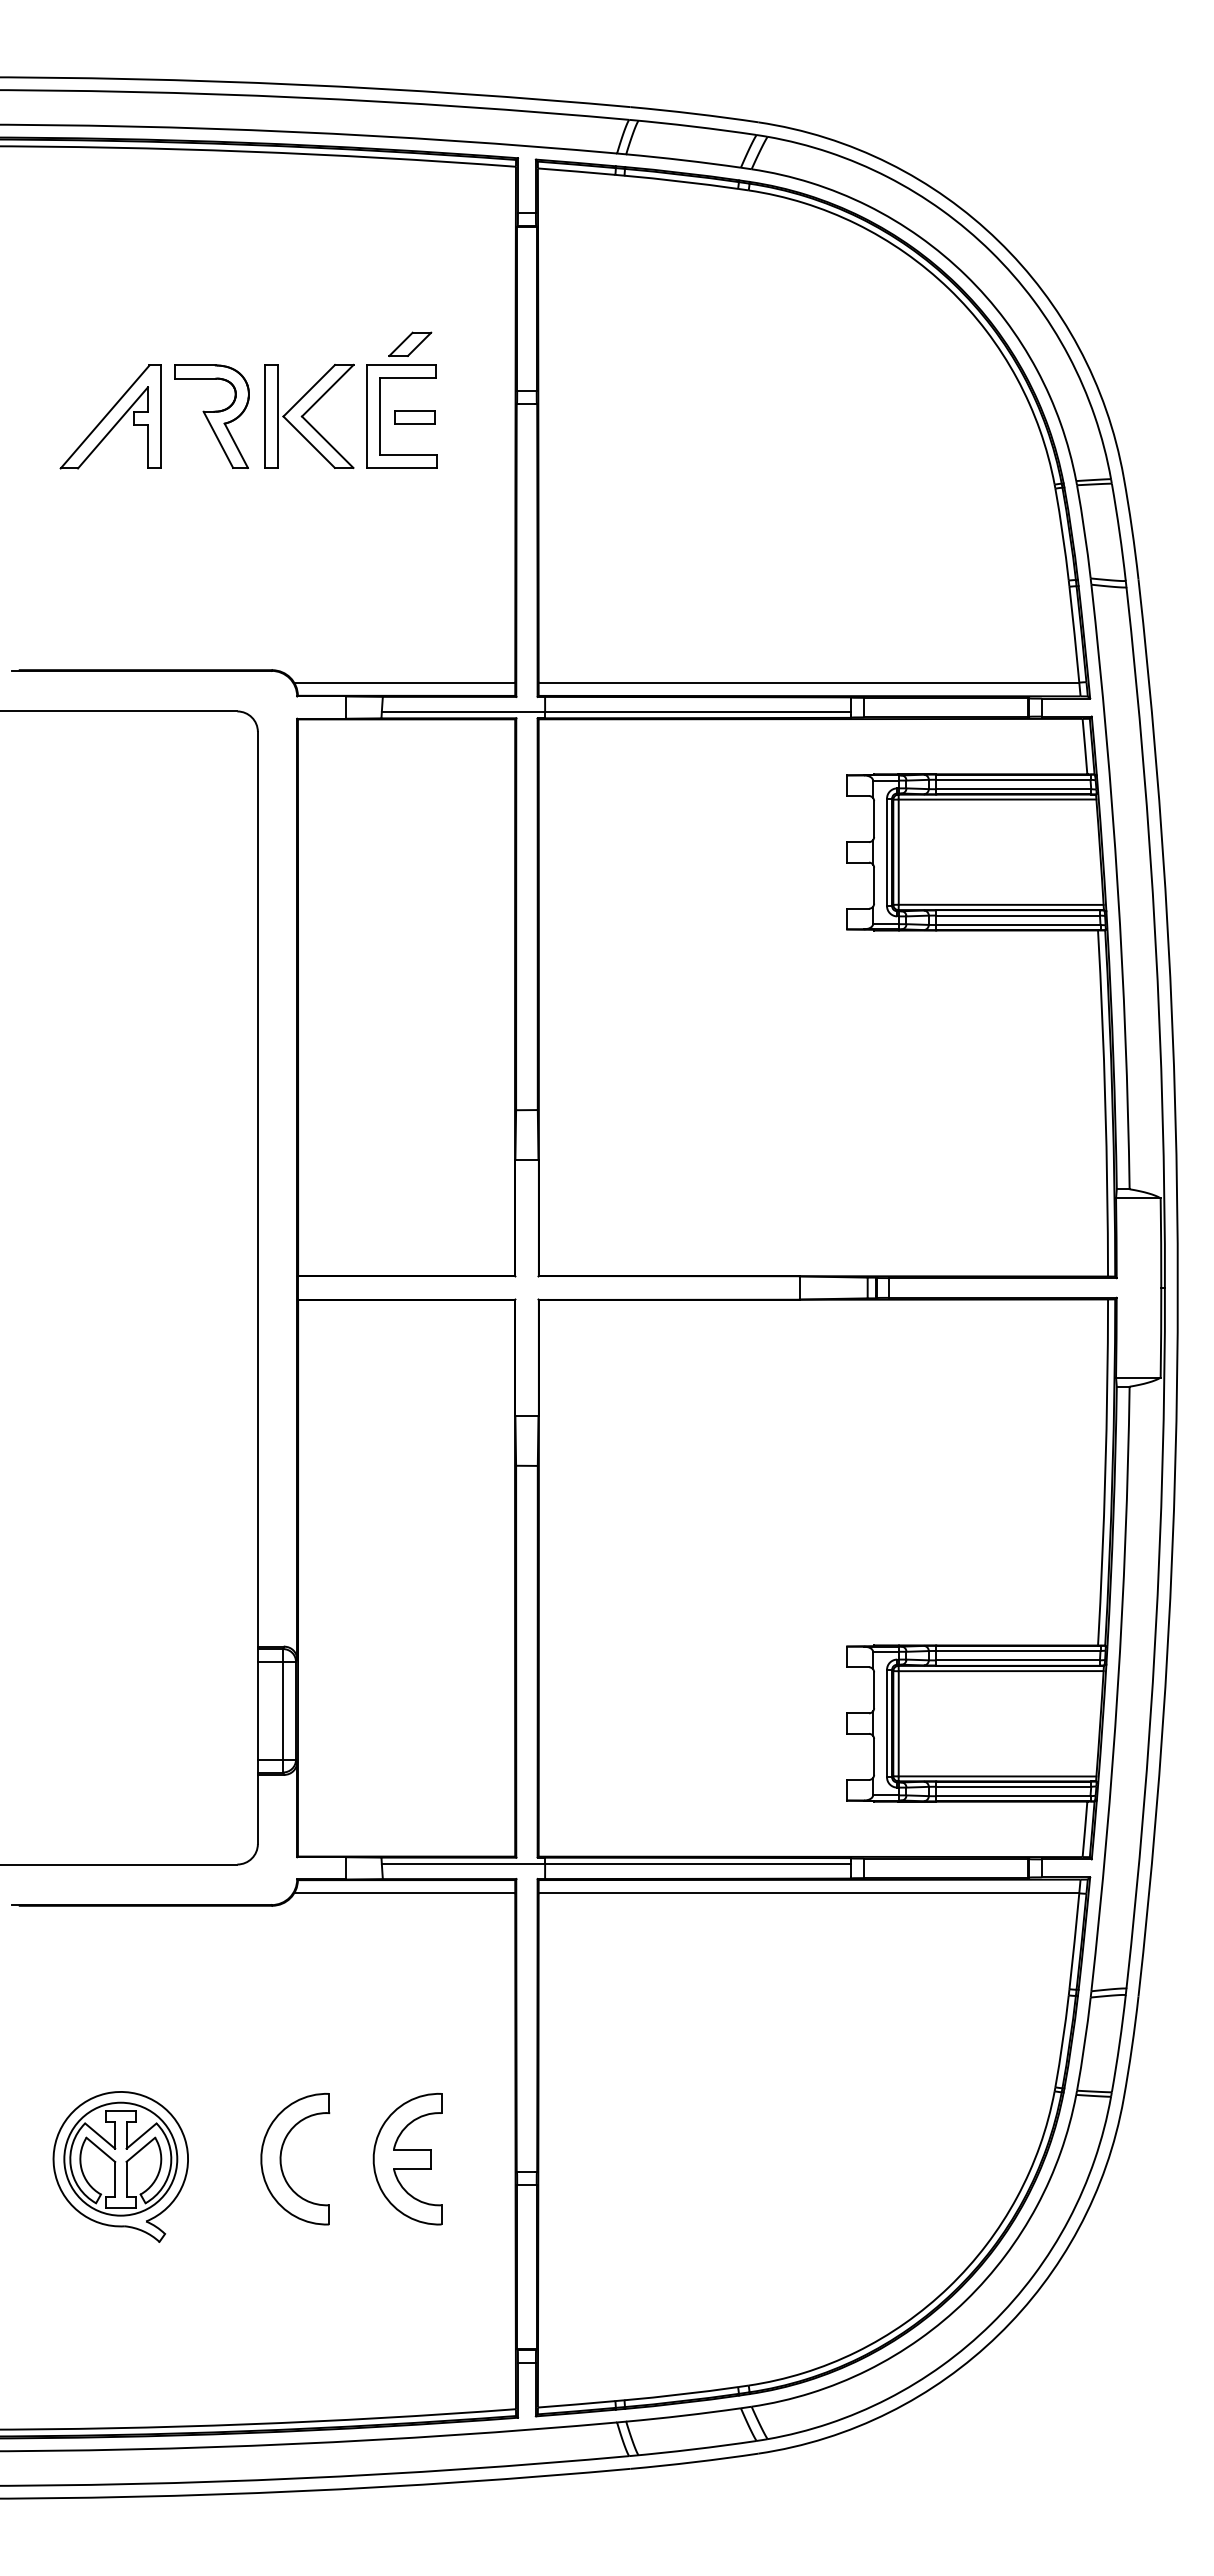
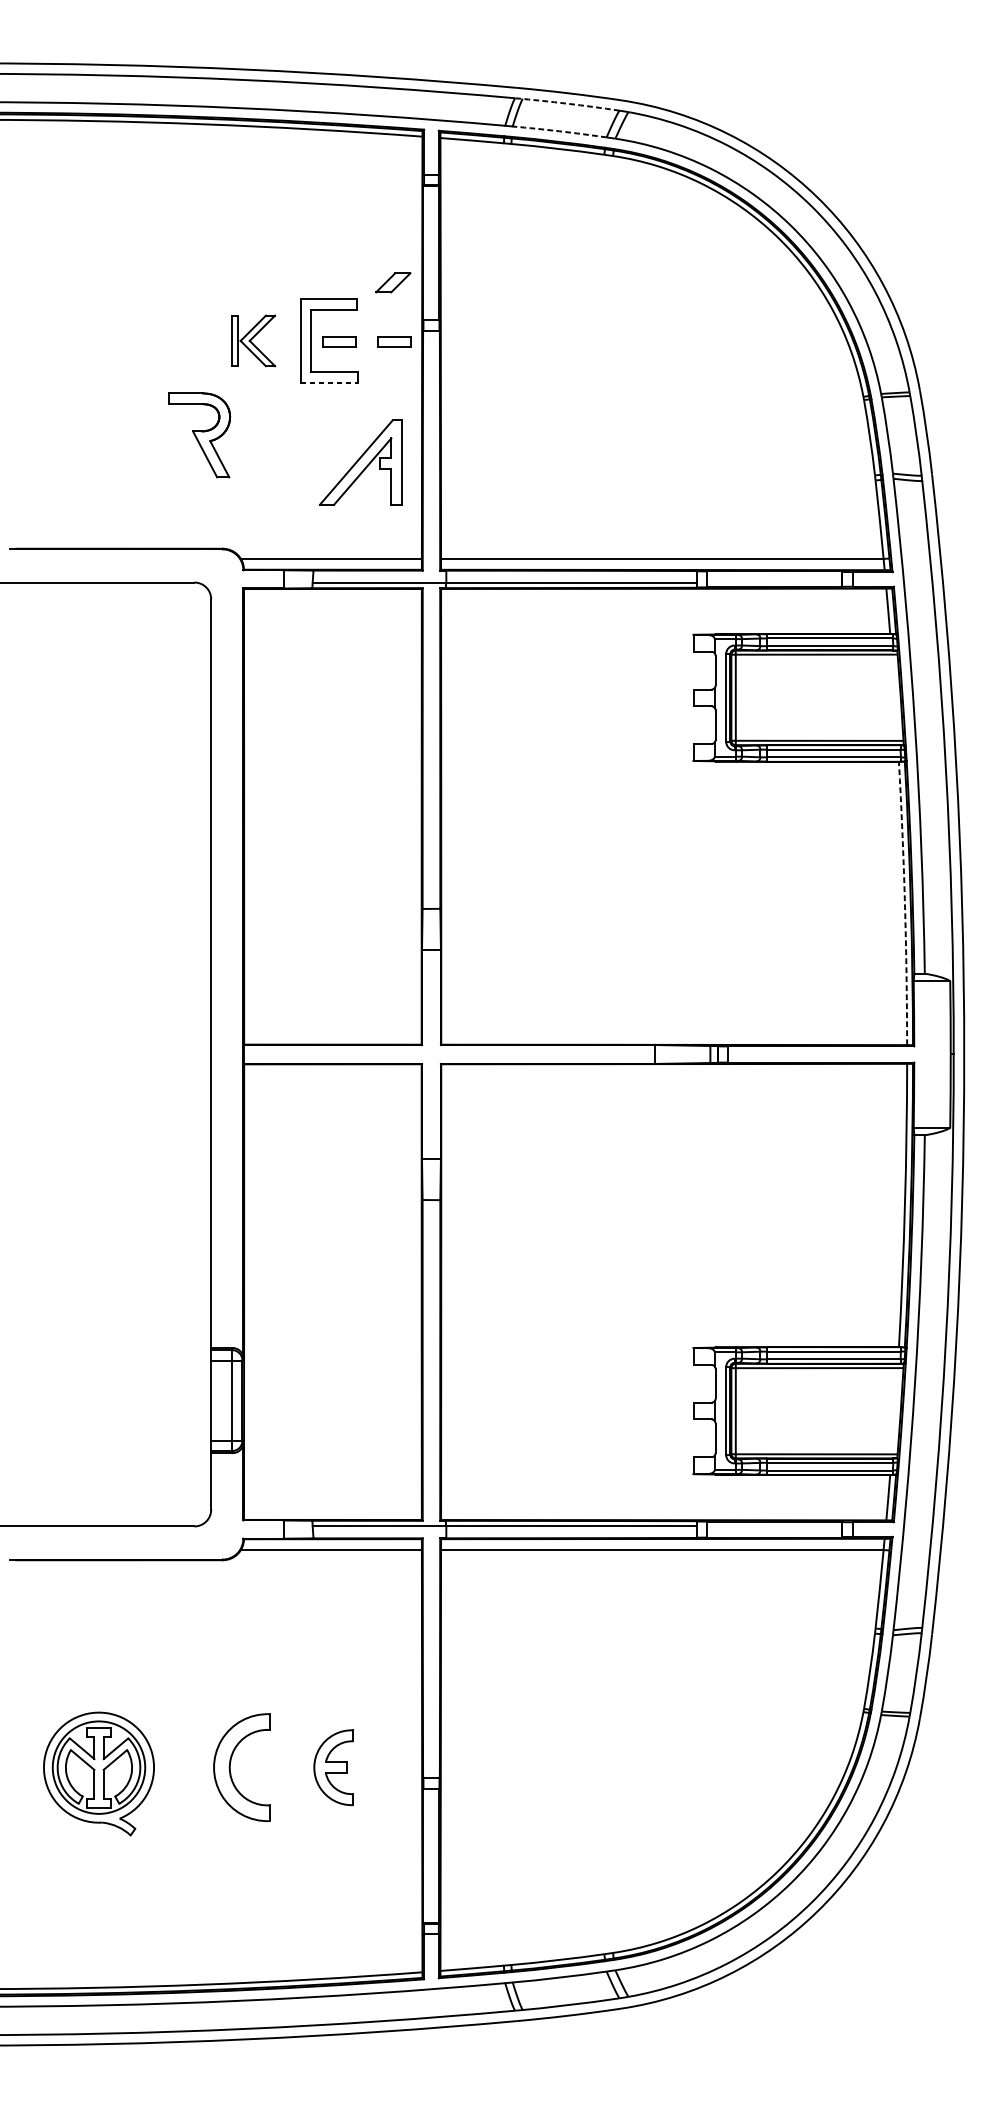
arc: (693, 126) -> (567, 103), solid -> dashed
arc: (683, 160) -> (559, 131), solid -> dashed
part: (410, 343) -> (393, 282), moved
part: (309, 415) -> (253, 340), size x0.6
part: (110, 416) -> (360, 462), moved
part: (211, 416) -> (199, 435), moved
part: (481, 417) -> (394, 341), added
line: (402, 467) -> (329, 382), solid -> dashed
arc: (1105, 1103) -> (905, 903), solid -> dashed
part: (407, 2159) -> (333, 1767), size x0.7

